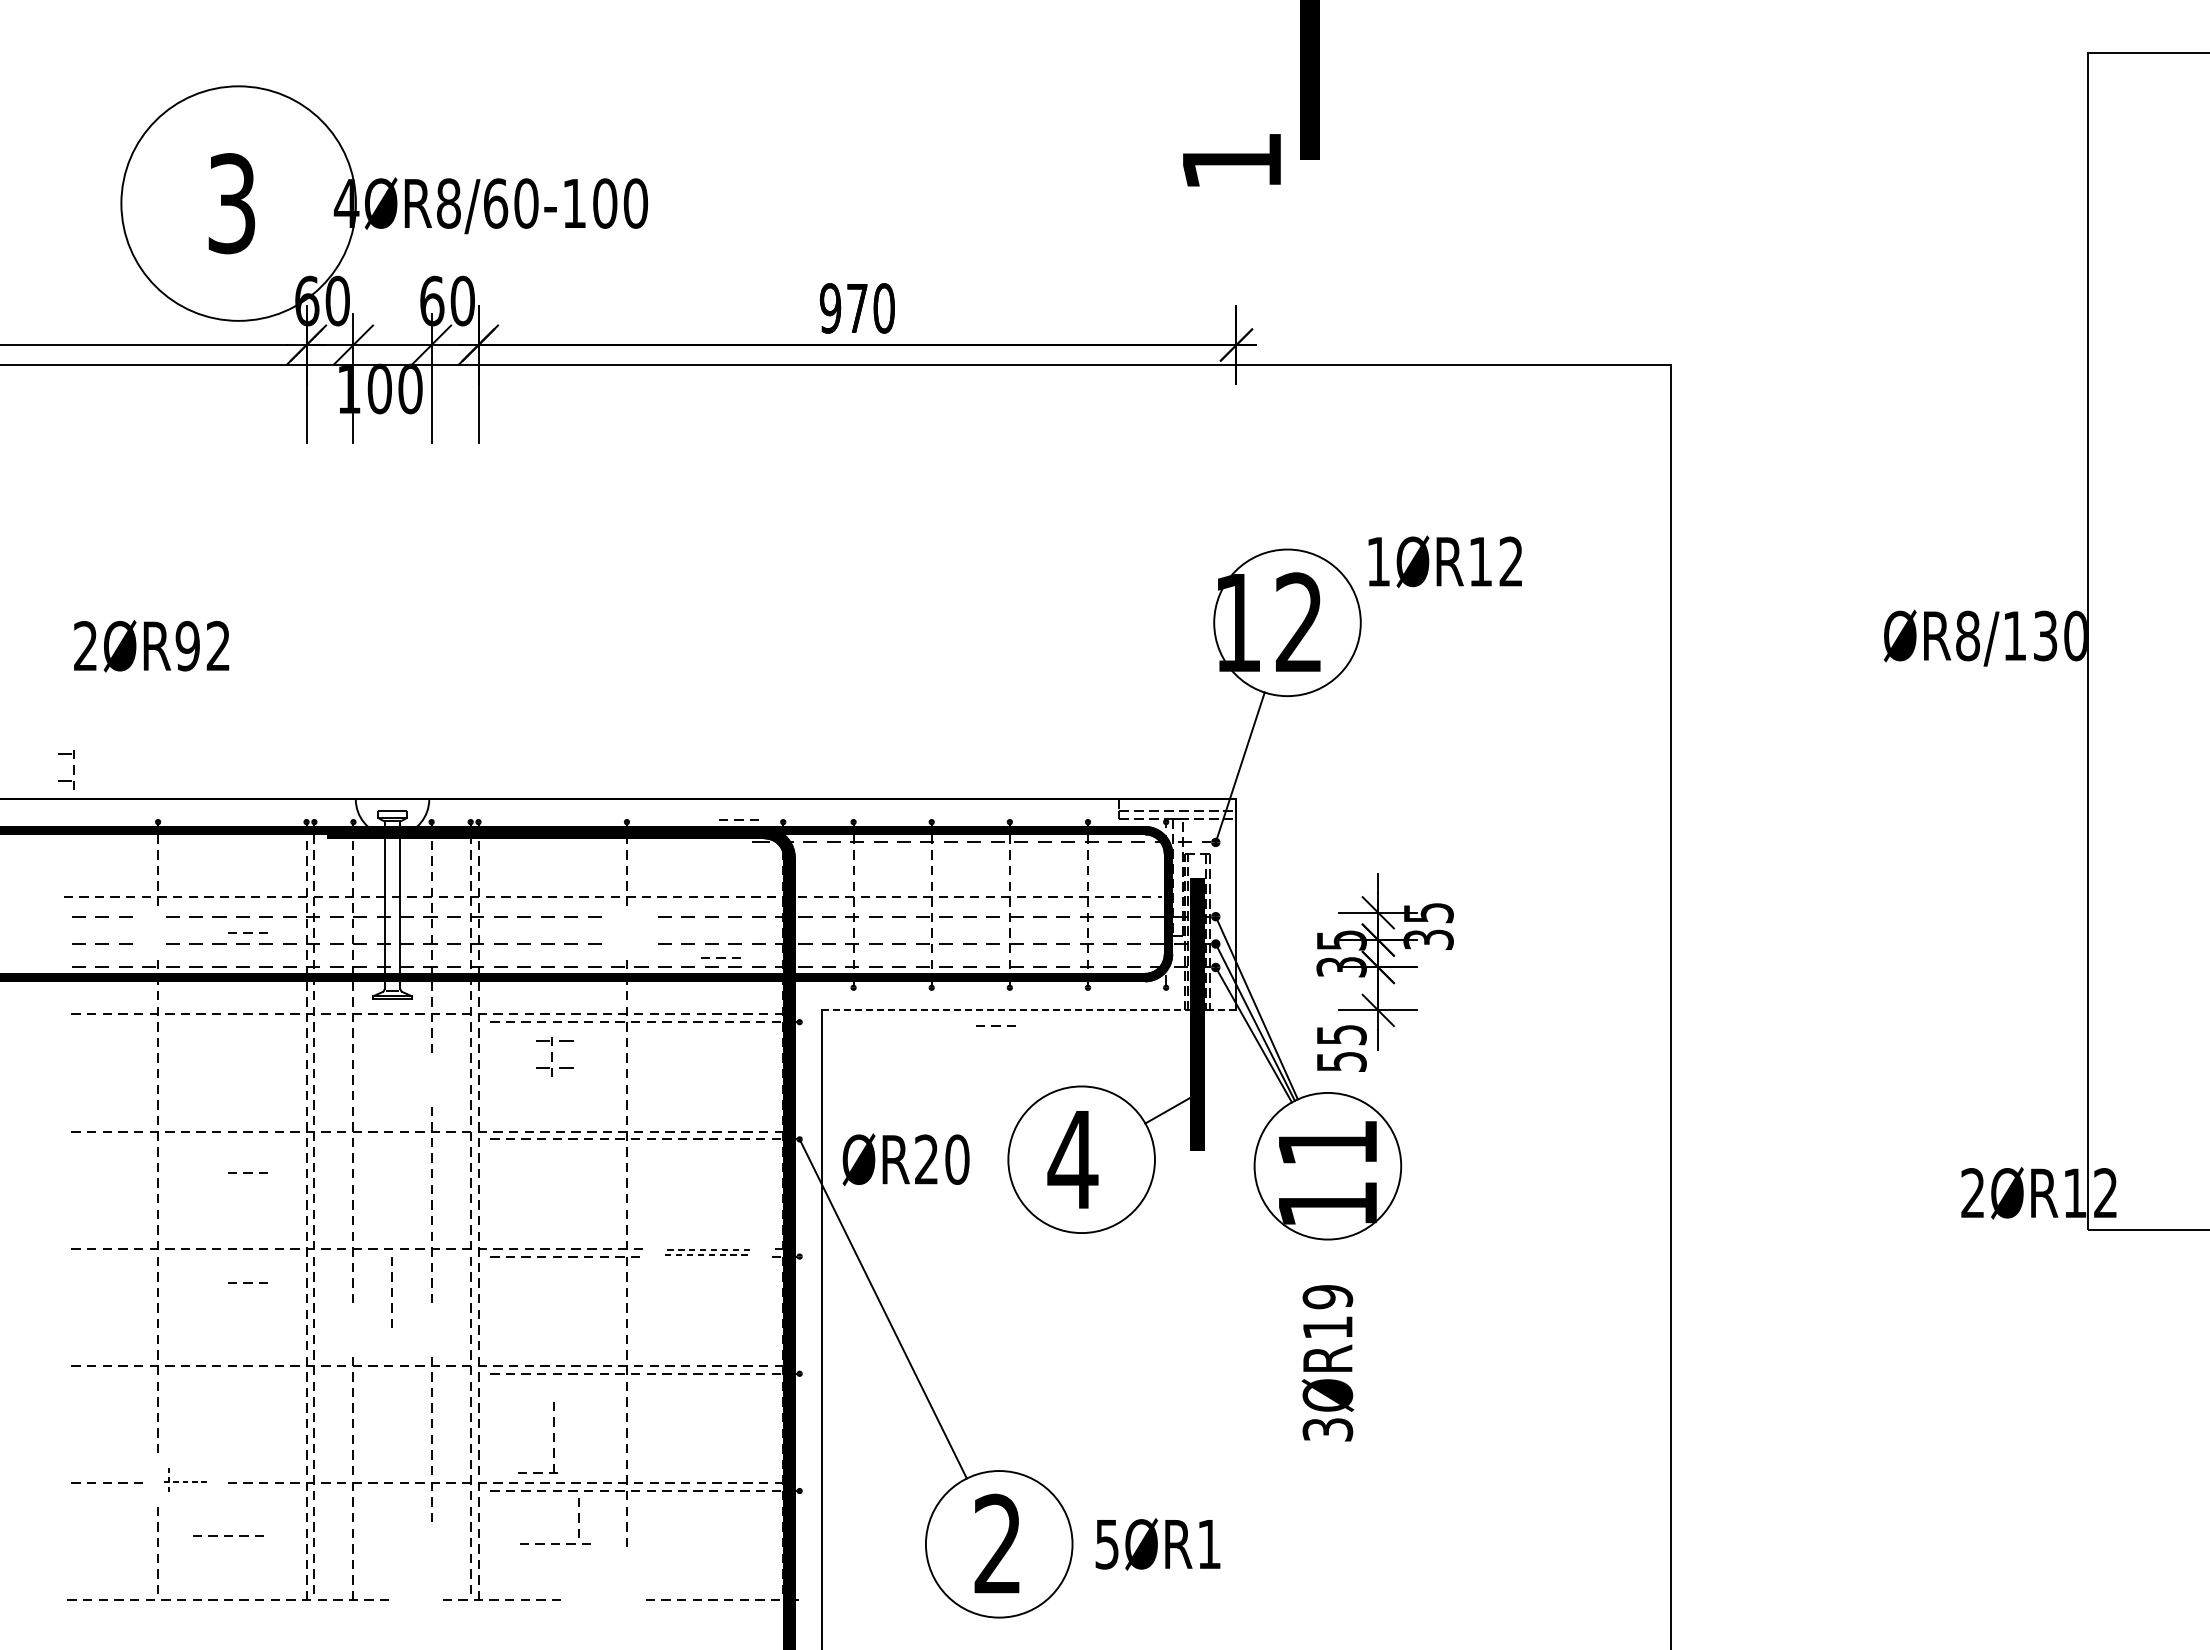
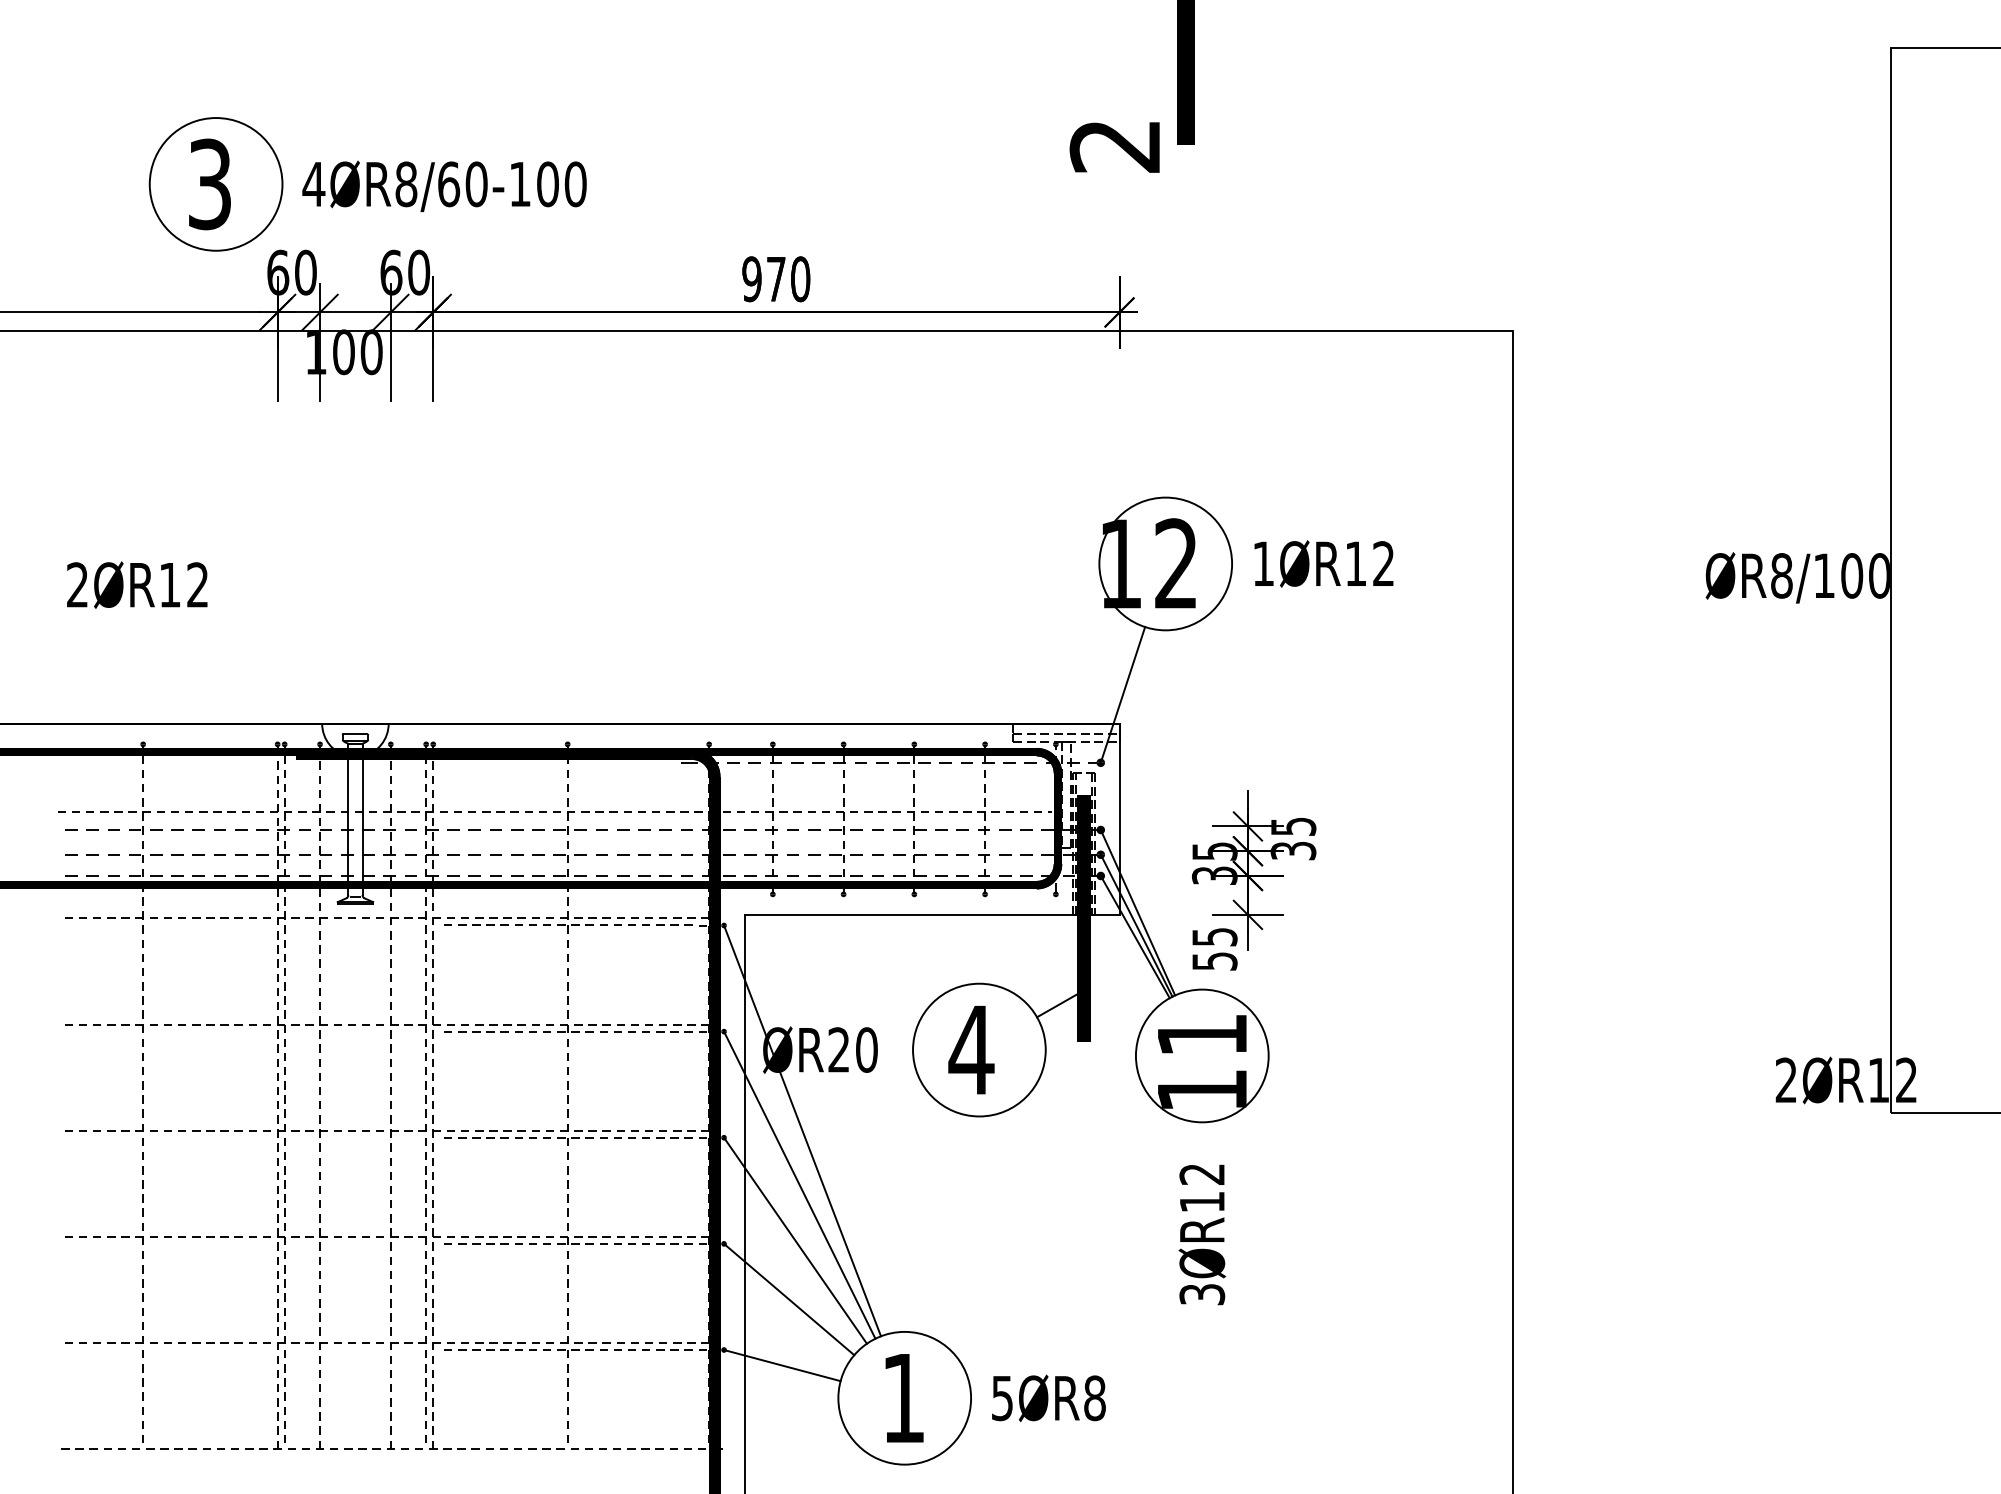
text: (1230, 162) -> (1114, 147), 1 -> 2
circle: (238, 203) -> (215, 184), size x0.62
text: (1444, 561) -> (1323, 563), moved
text: (2045, 635) -> (1852, 575), ØR8/130 -> ØR8/100
text: (187, 645) -> (169, 584), 2ØR92 -> 2ØR12
part: (73, 769) -> (142, 844), moved
line: (738, 819) -> (668, 742), removed
line: (247, 932) -> (224, 844), removed
line: (720, 957) -> (652, 866), removed
line: (1028, 1010) -> (931, 914), dashed -> solid
line: (995, 1025) -> (901, 928), removed
part: (554, 1056) -> (569, 844), moved
line: (431, 1079) -> (390, 977), added
line: (247, 1172) -> (224, 1061), removed
line: (886, 1248) -> (802, 1130), added
part: (707, 1252) -> (640, 1134), size x1.43
line: (247, 1282) -> (224, 1161), removed
line: (391, 1292) -> (354, 1170), removed
text: (1327, 1297) -> (1201, 1174), 3ØR19 -> 3ØR12
line: (352, 1329) -> (319, 1203), added
line: (431, 1329) -> (390, 1203), added
line: (878, 1370) -> (795, 1240), added
line: (871, 1434) -> (789, 1298), added
part: (553, 1437) -> (390, 1416), moved
part: (185, 1479) -> (167, 1339), size x1.67
line: (863, 1508) -> (781, 1365), added
line: (228, 1535) -> (206, 1390), removed
part: (555, 1543) -> (546, 1448), moved
text: (997, 1543) -> (903, 1397), 2 -> 1
text: (1209, 1544) -> (1095, 1398), 5ØR1 -> 5ØR8

